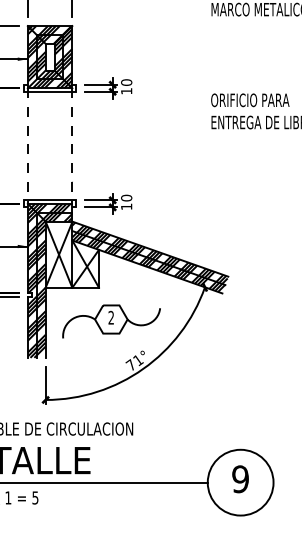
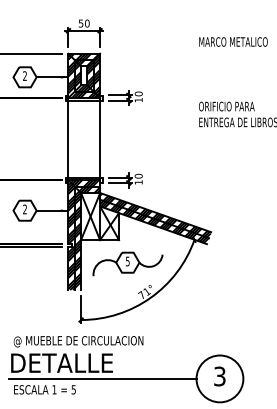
line: (28, 146) -> (68, 139), dashed -> solid
line: (72, 146) -> (100, 139), dashed -> solid
text: (110, 317) -> (127, 261), 2 -> 5
text: (240, 479) -> (219, 376), 9 -> 3

